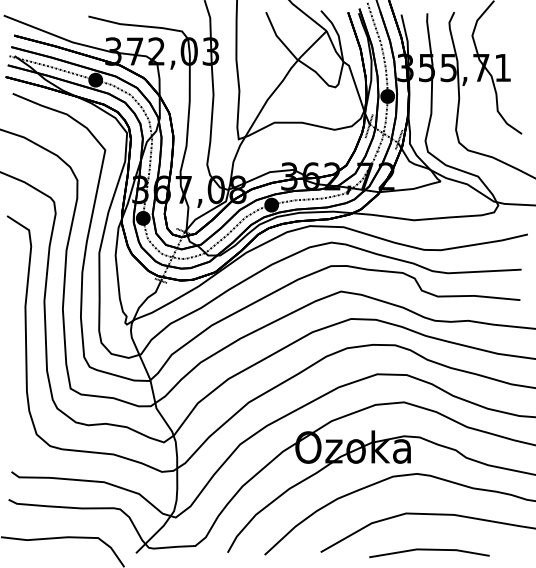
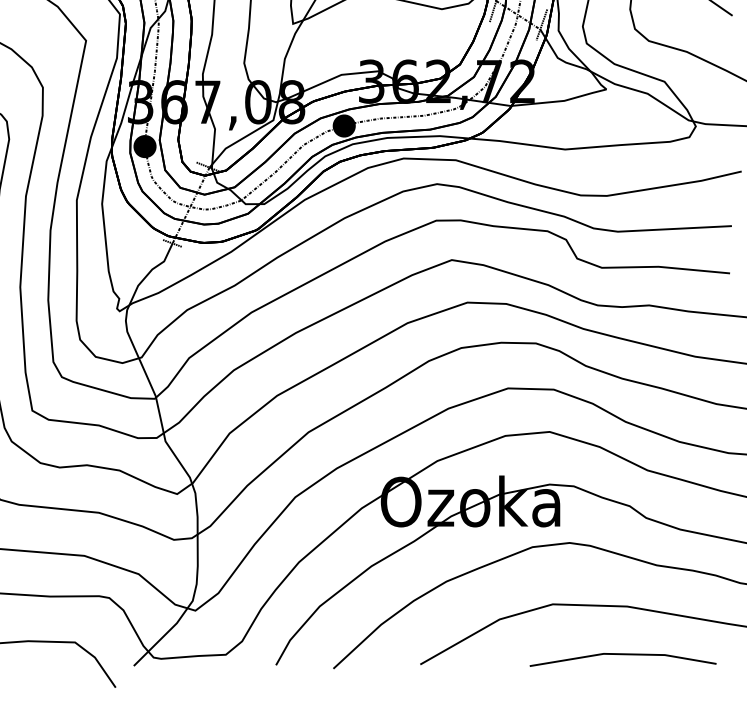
line: (429, 550) -> (623, 655), moved

